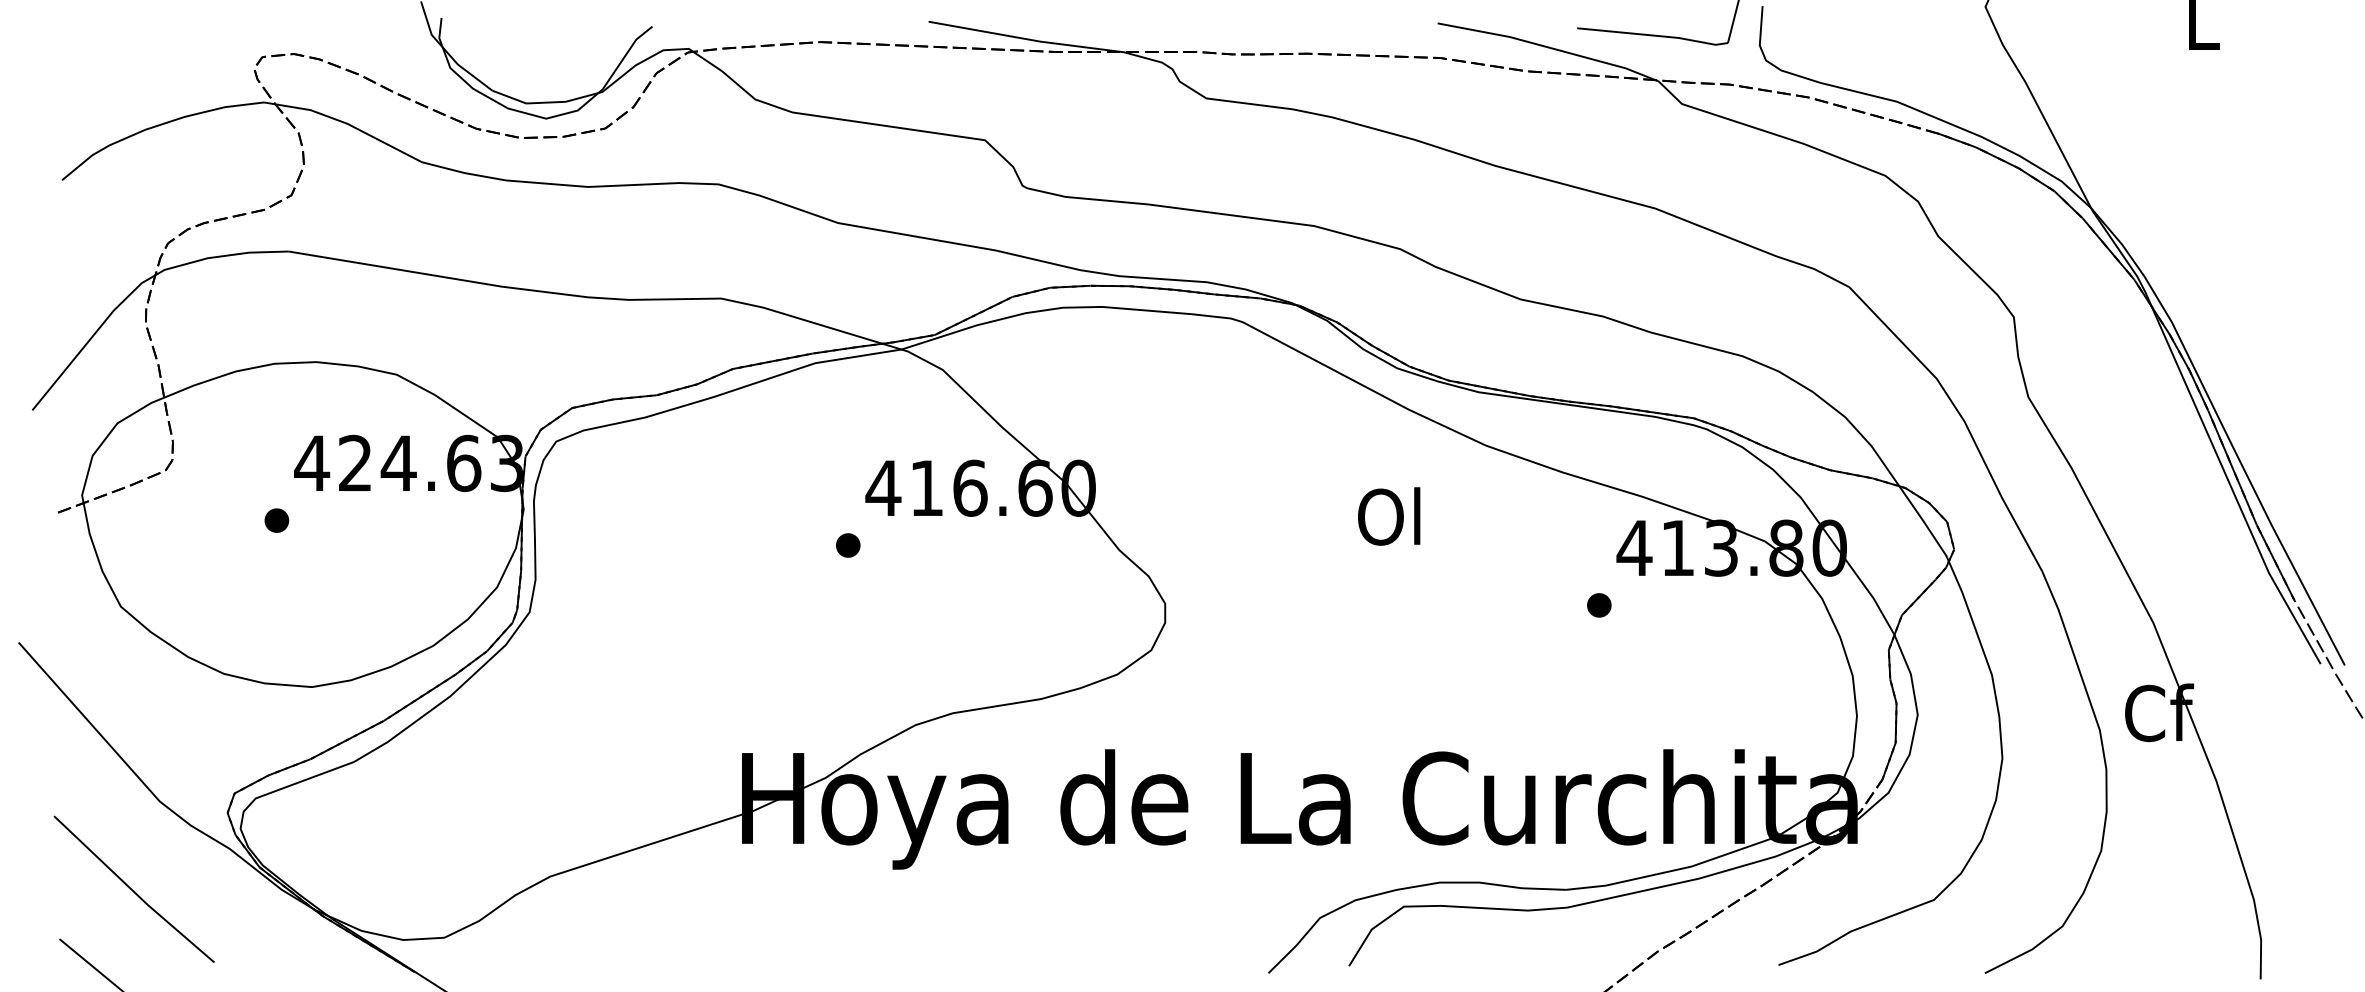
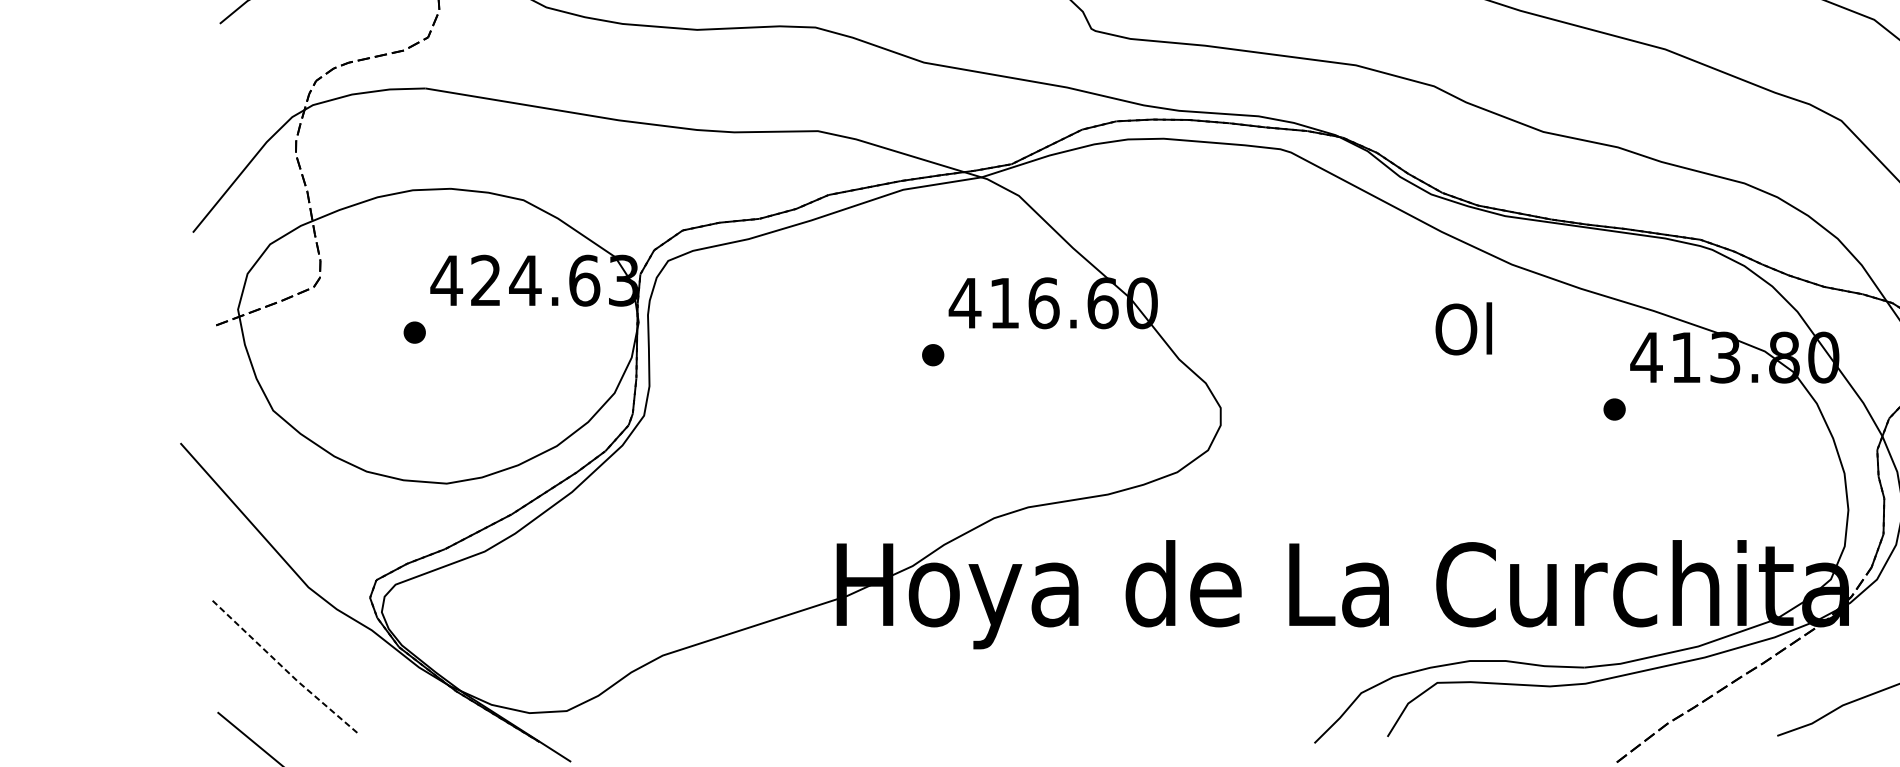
text: (1389, 516) -> (1464, 328), moved
line: (133, 891) -> (284, 669), solid -> dashed

